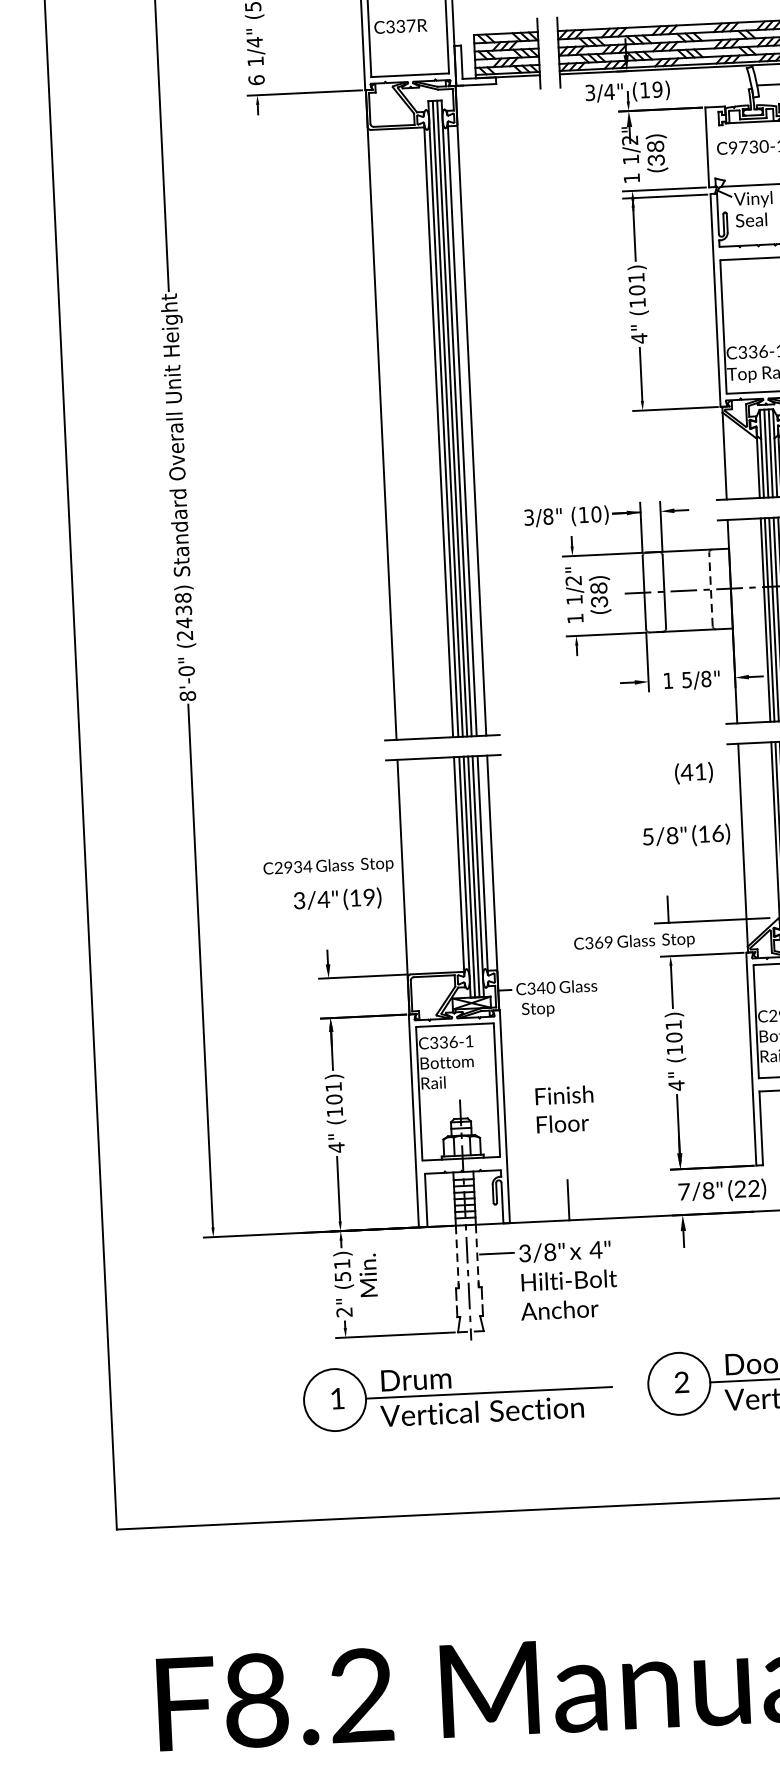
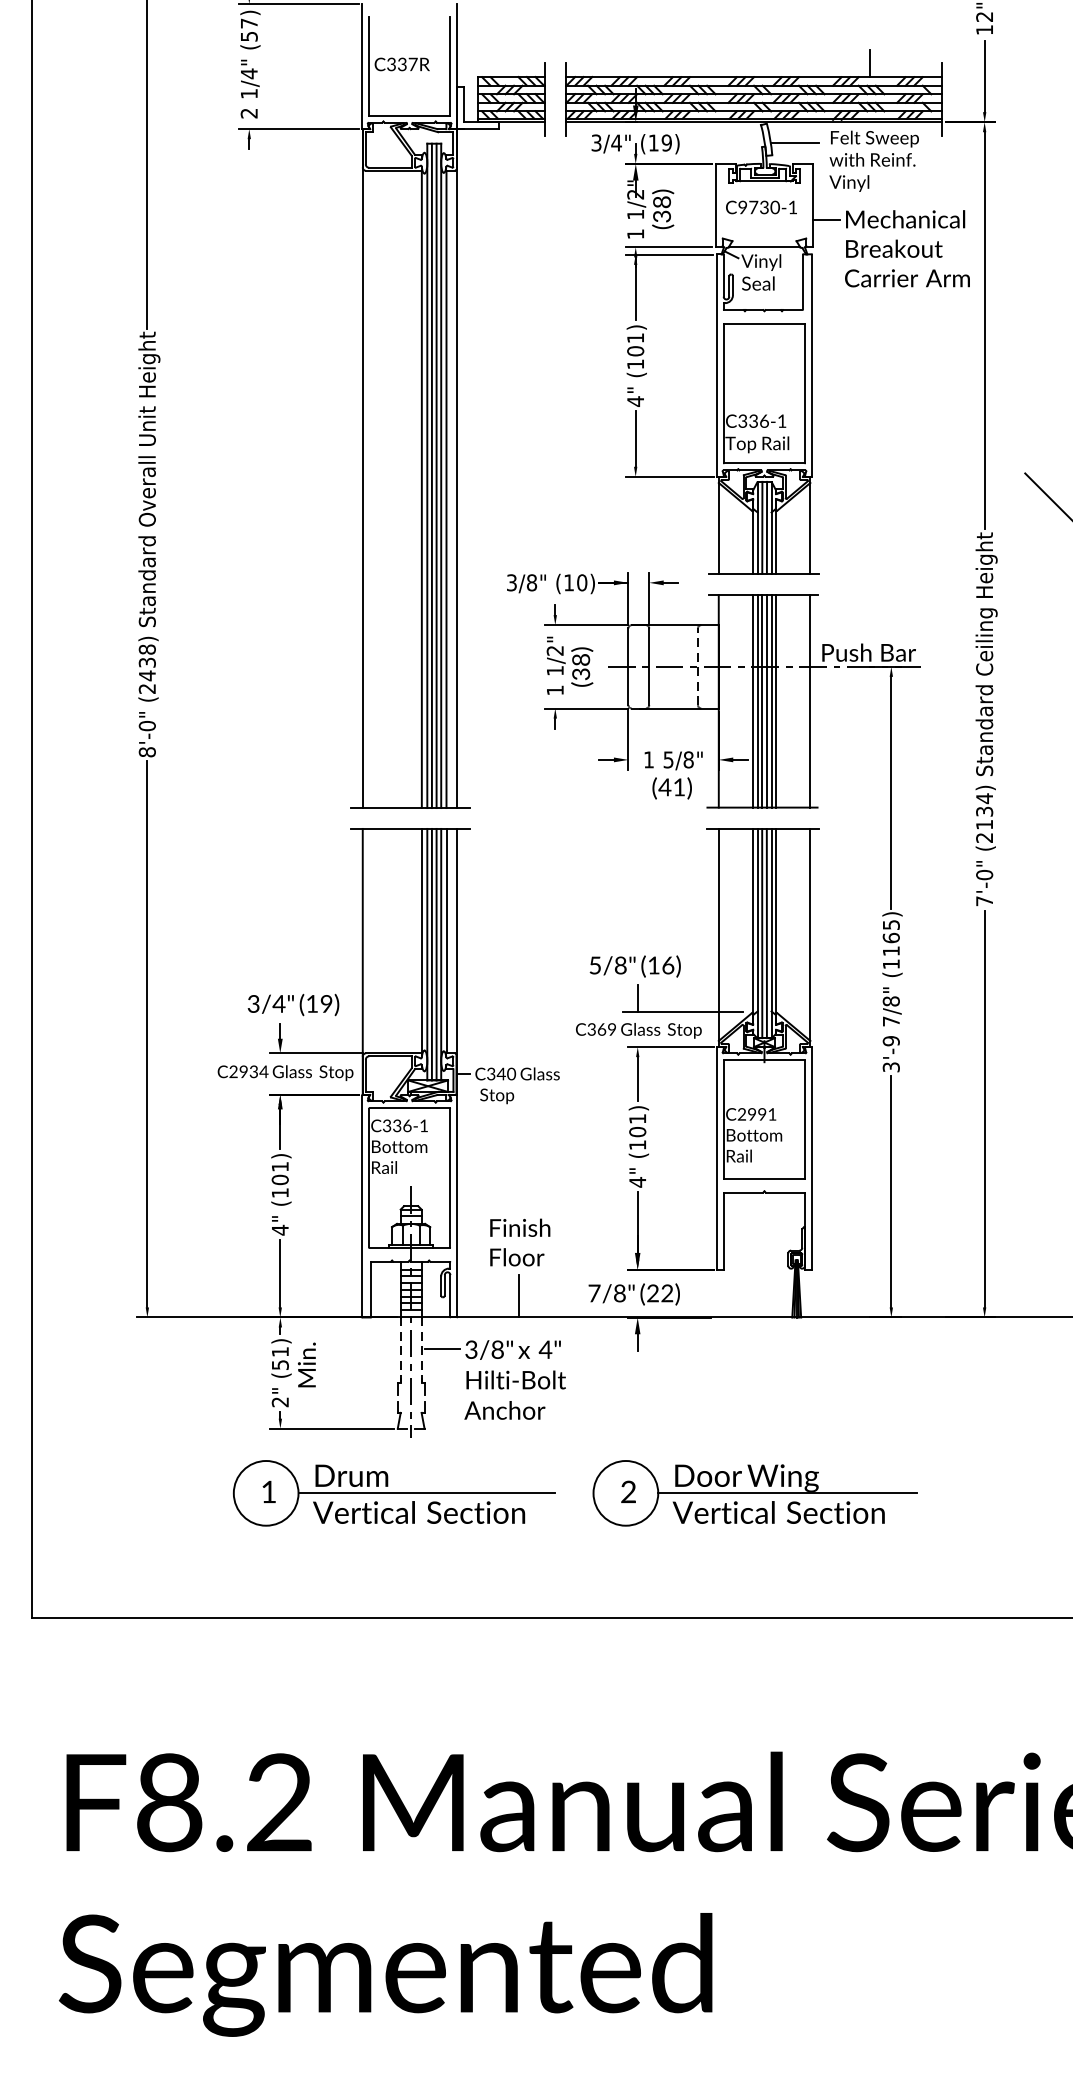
text: (255, 80) -> (248, 113), 6 -> 2
text: (693, 773) -> (671, 788), moved
text: (685, 836) -> (634, 966), moved
text: (328, 866) -> (285, 1072), moved
text: (337, 899) -> (293, 1004), moved
text: (634, 942) -> (638, 1030), moved
text: (565, 1109) -> (520, 1242), moved
text: (721, 1191) -> (633, 1294), moved

